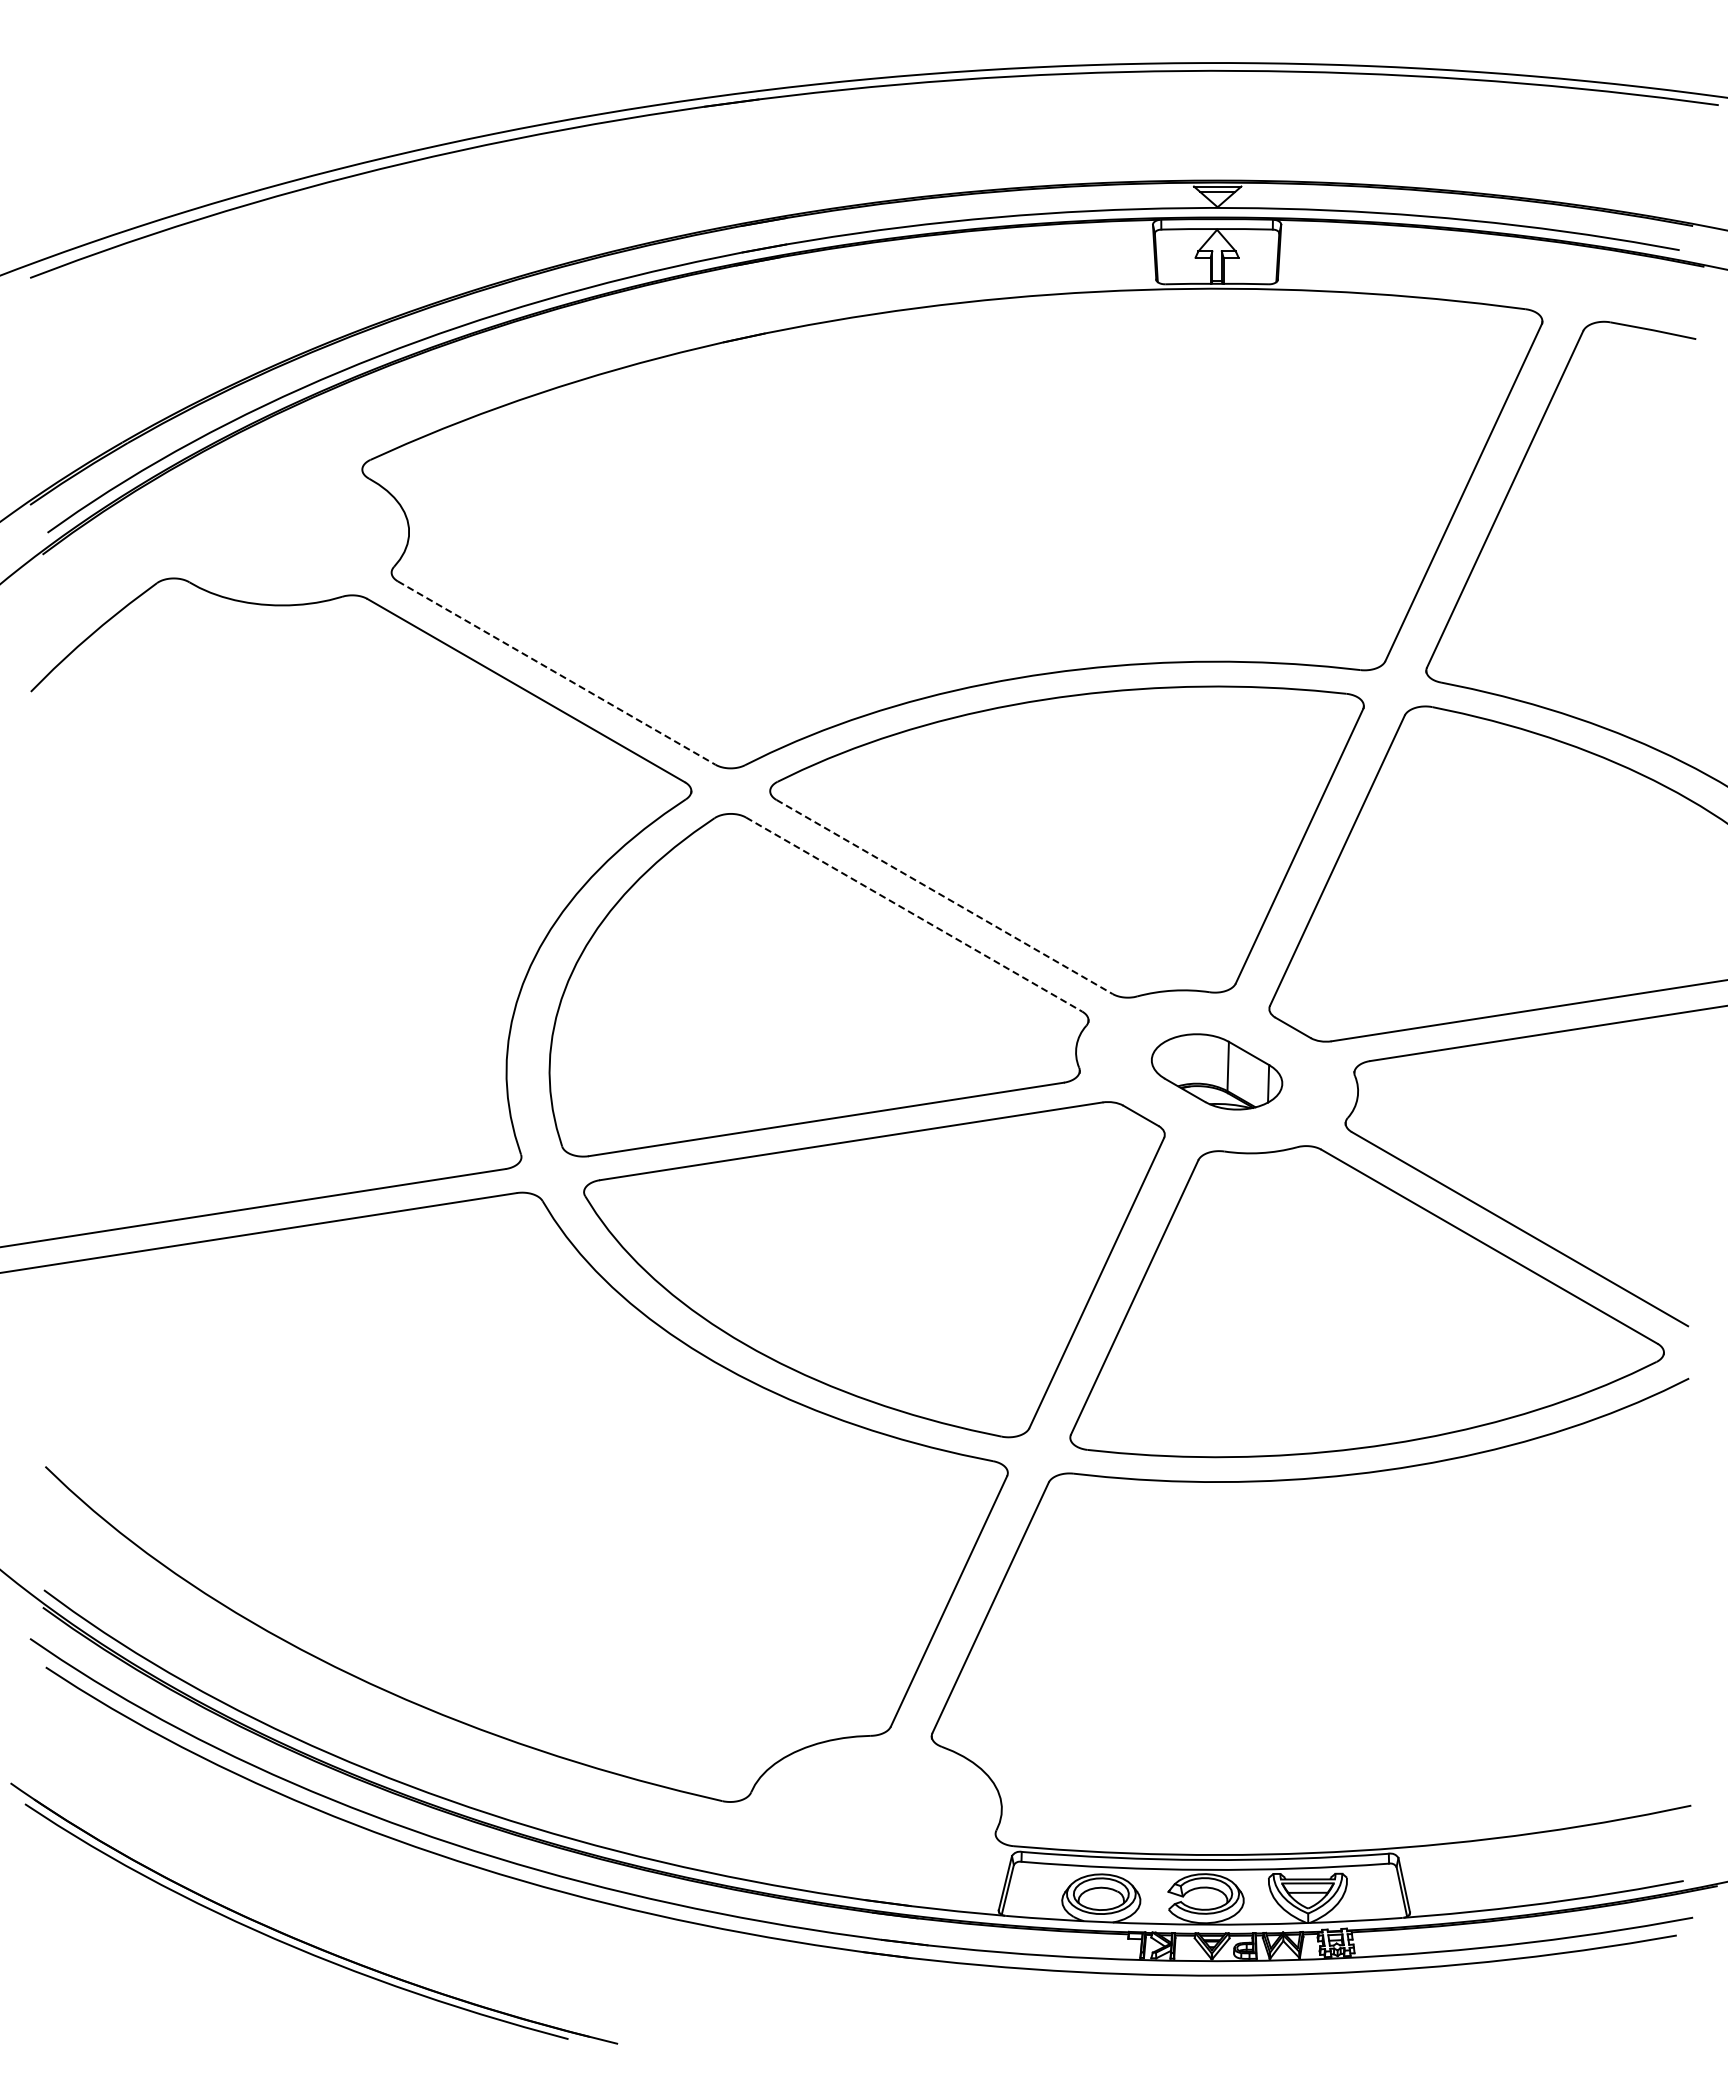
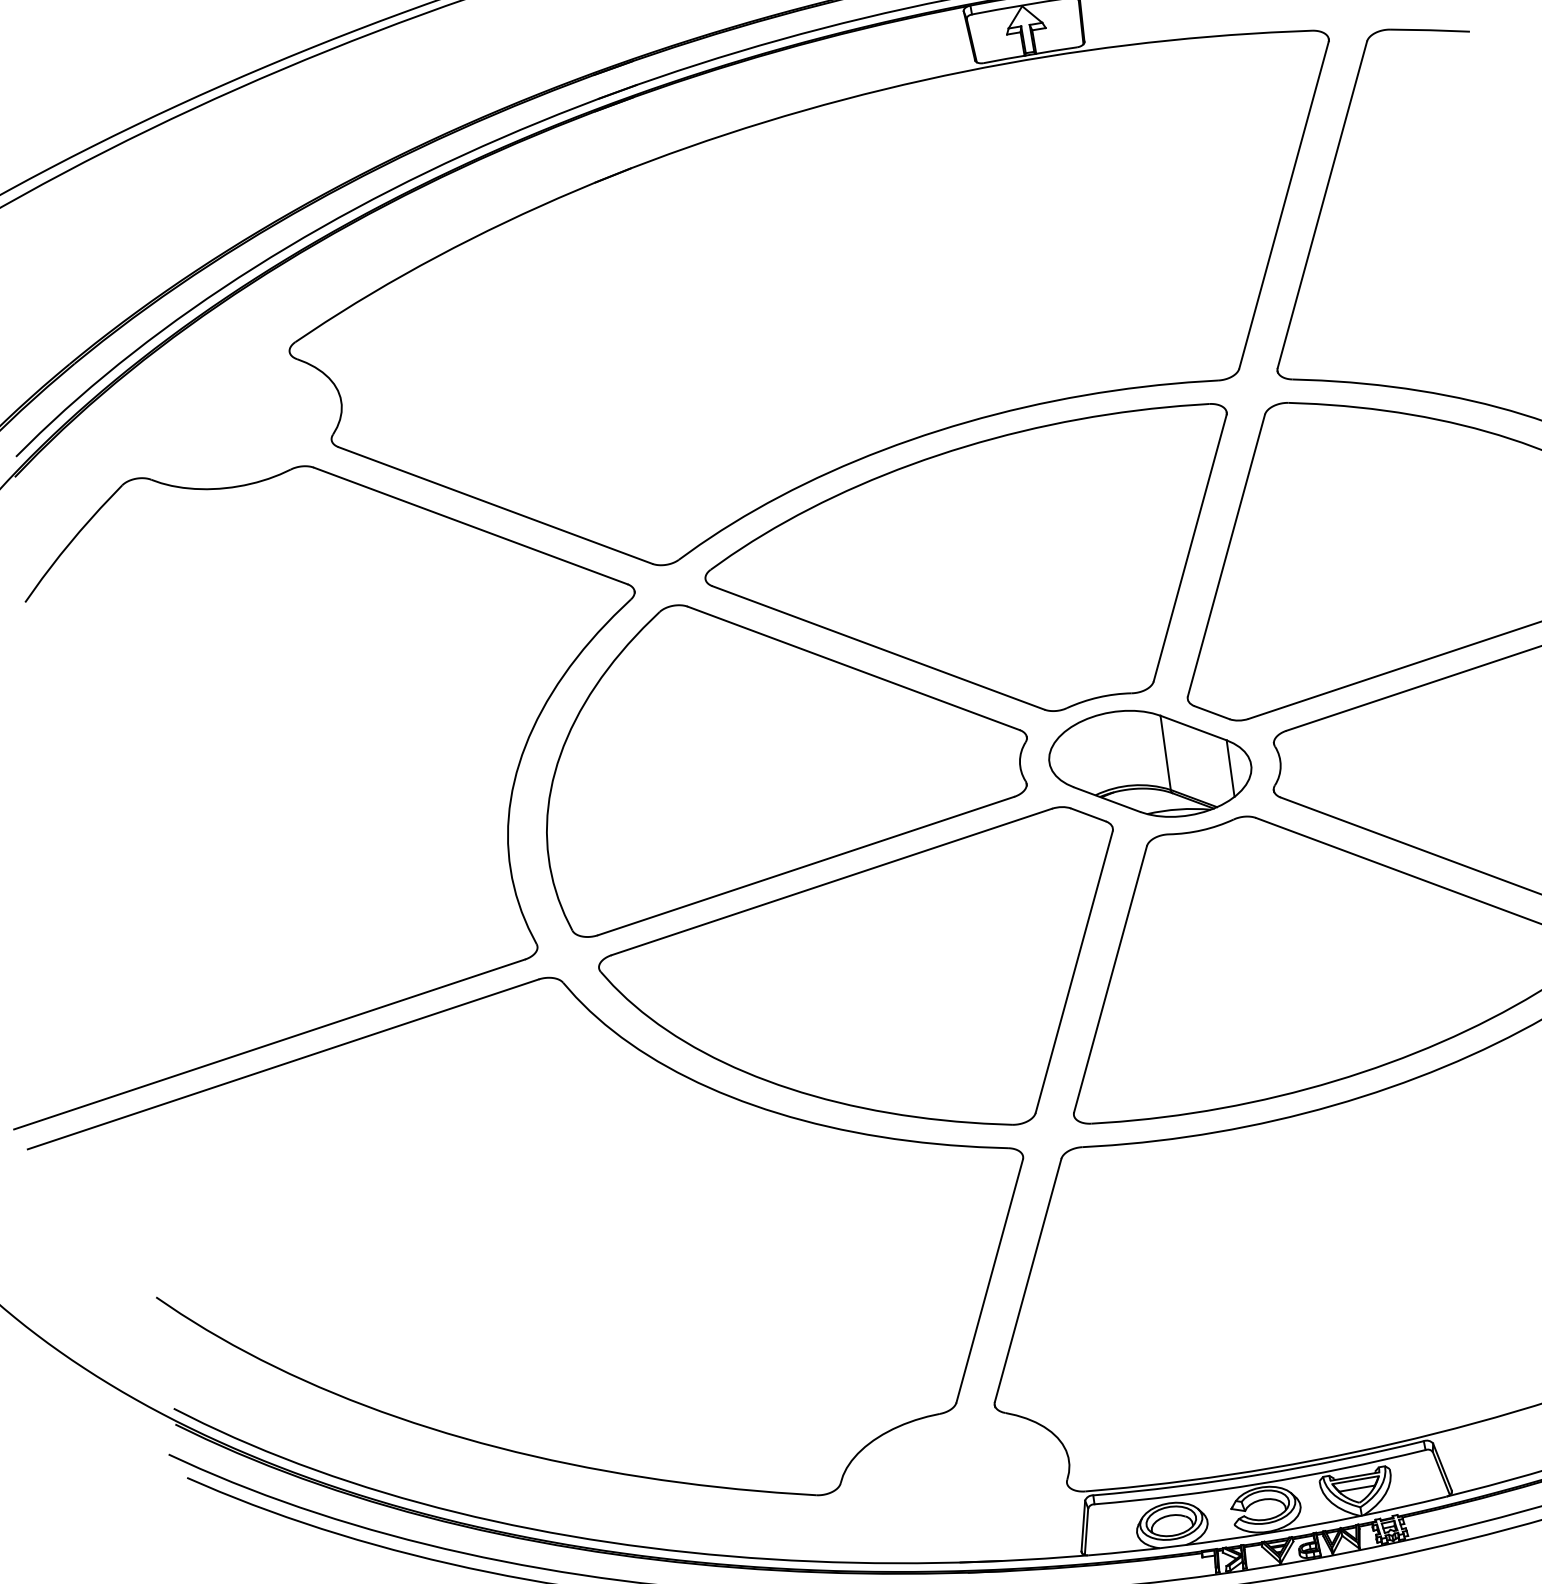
line: (557, 673) -> (496, 505), dashed -> solid
line: (945, 897) -> (879, 648), dashed -> solid
line: (914, 914) -> (854, 668), dashed -> solid
part: (1216, 1071) -> (1149, 763), size x1.67

